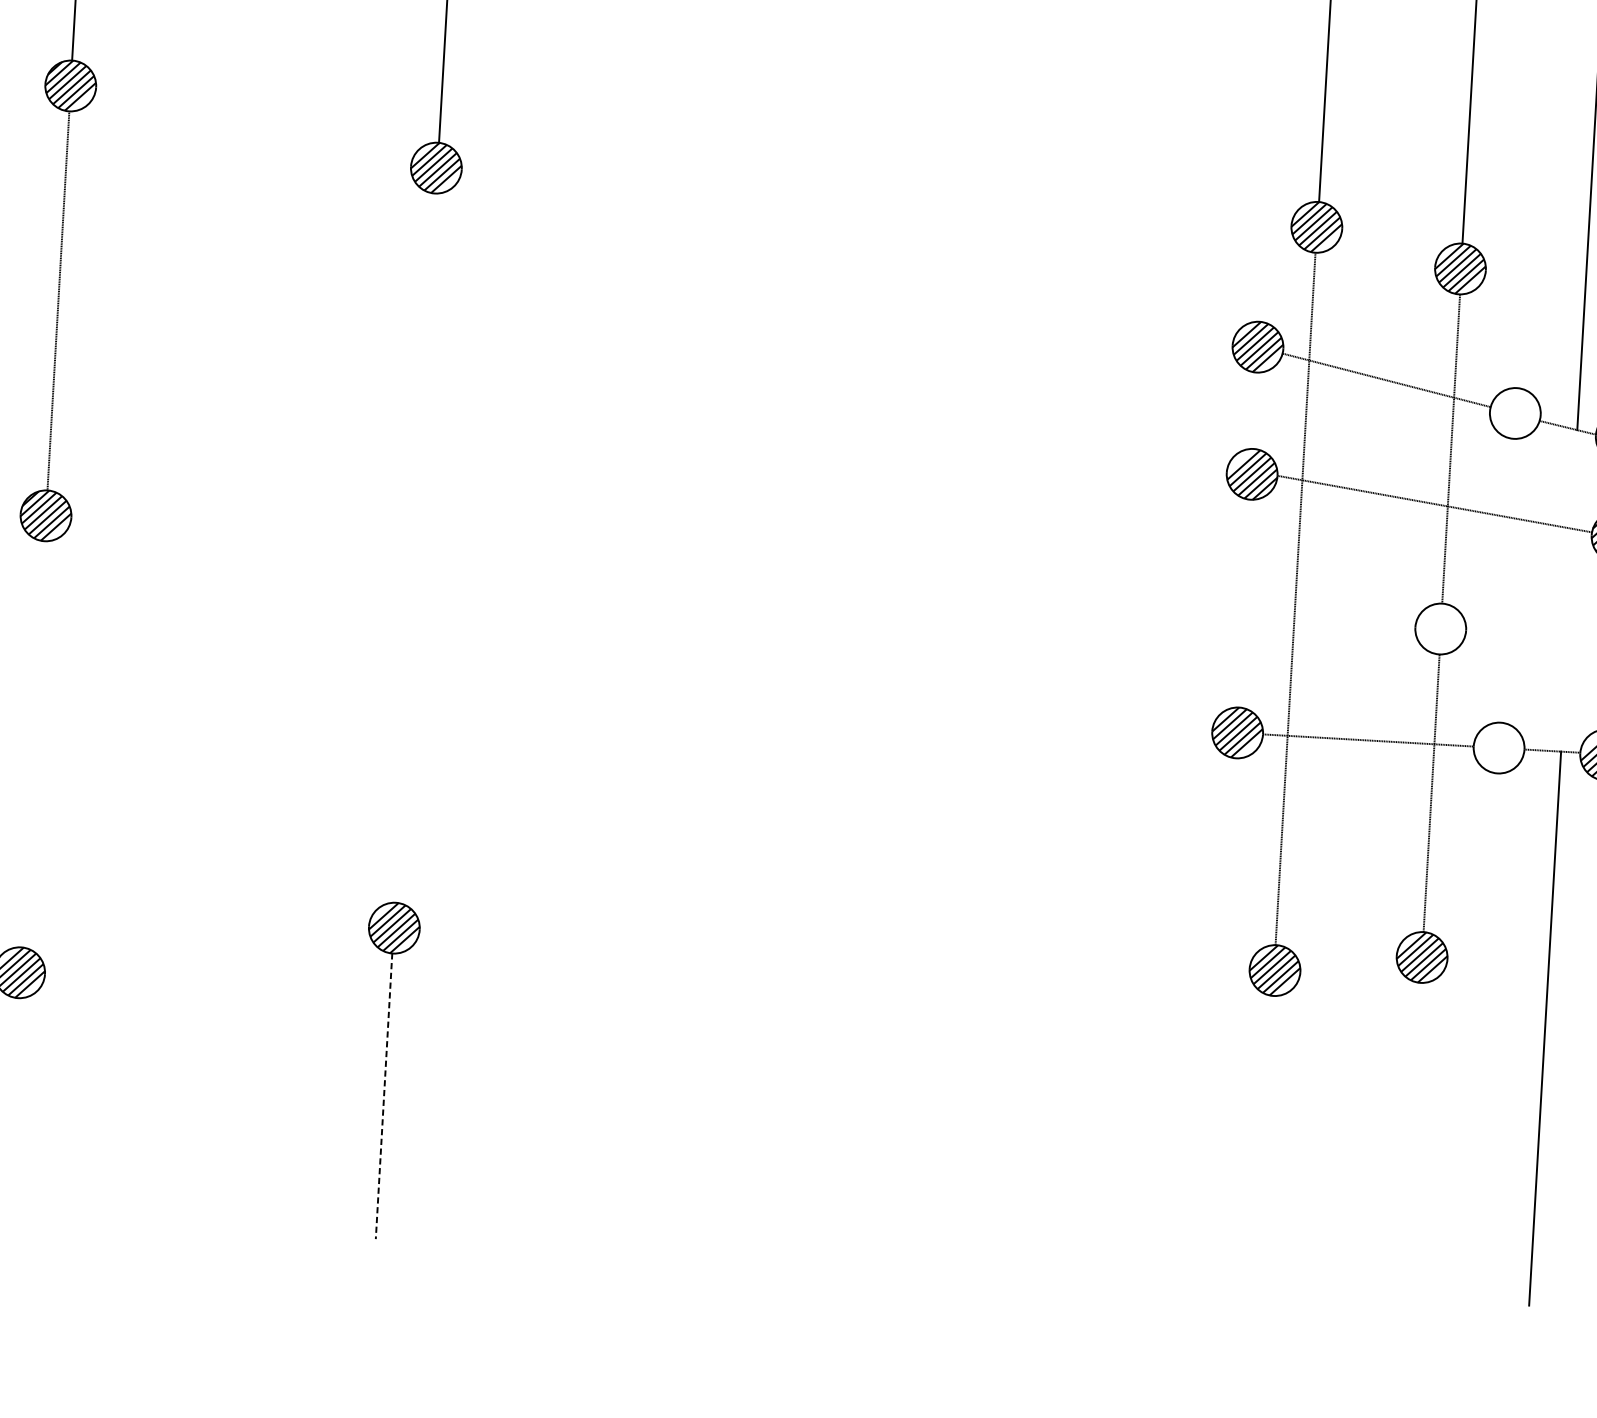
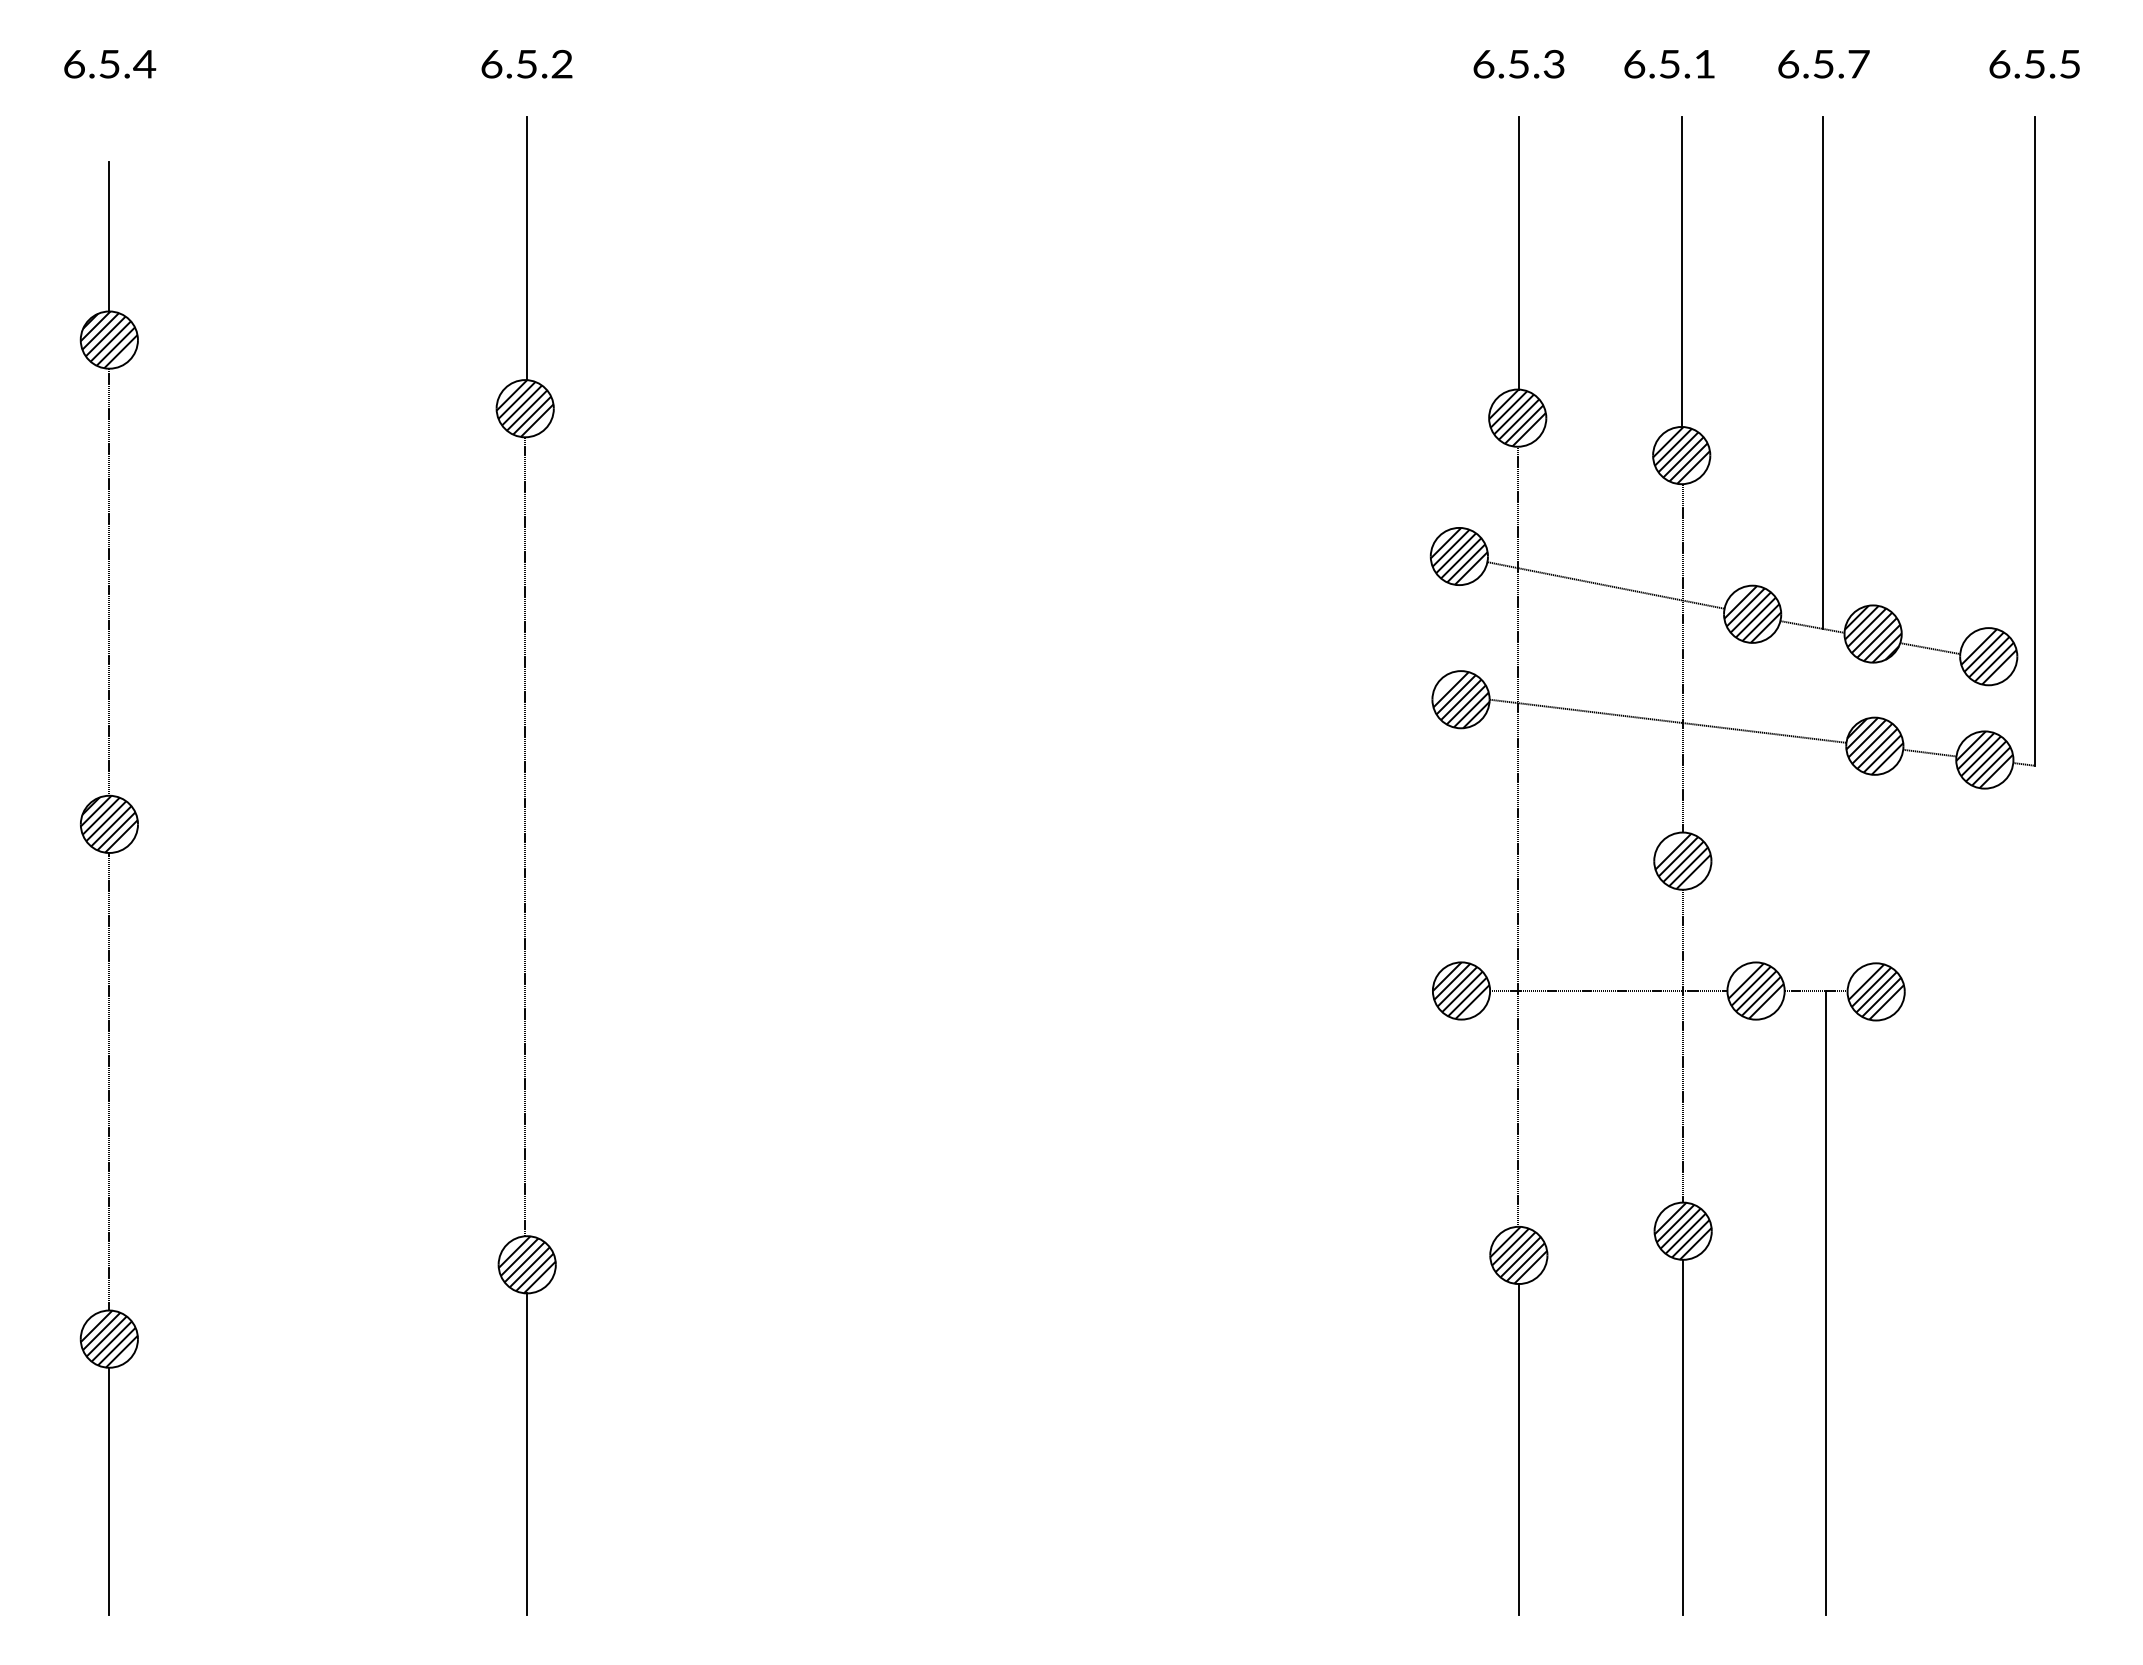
hatch: (1515, 413) -> (1752, 614), added
line: (414, 547) -> (525, 836), added
hatch: (1440, 629) -> (1682, 861), added
line: (32, 744) -> (109, 1081), added
hatch: (1498, 747) -> (1755, 990), added
line: (383, 1096) -> (526, 1454), dashed -> solid
line: (11, 1108) -> (109, 1491), added
line: (1410, 1140) -> (1682, 1437), added
line: (1264, 1142) -> (1518, 1449), added

